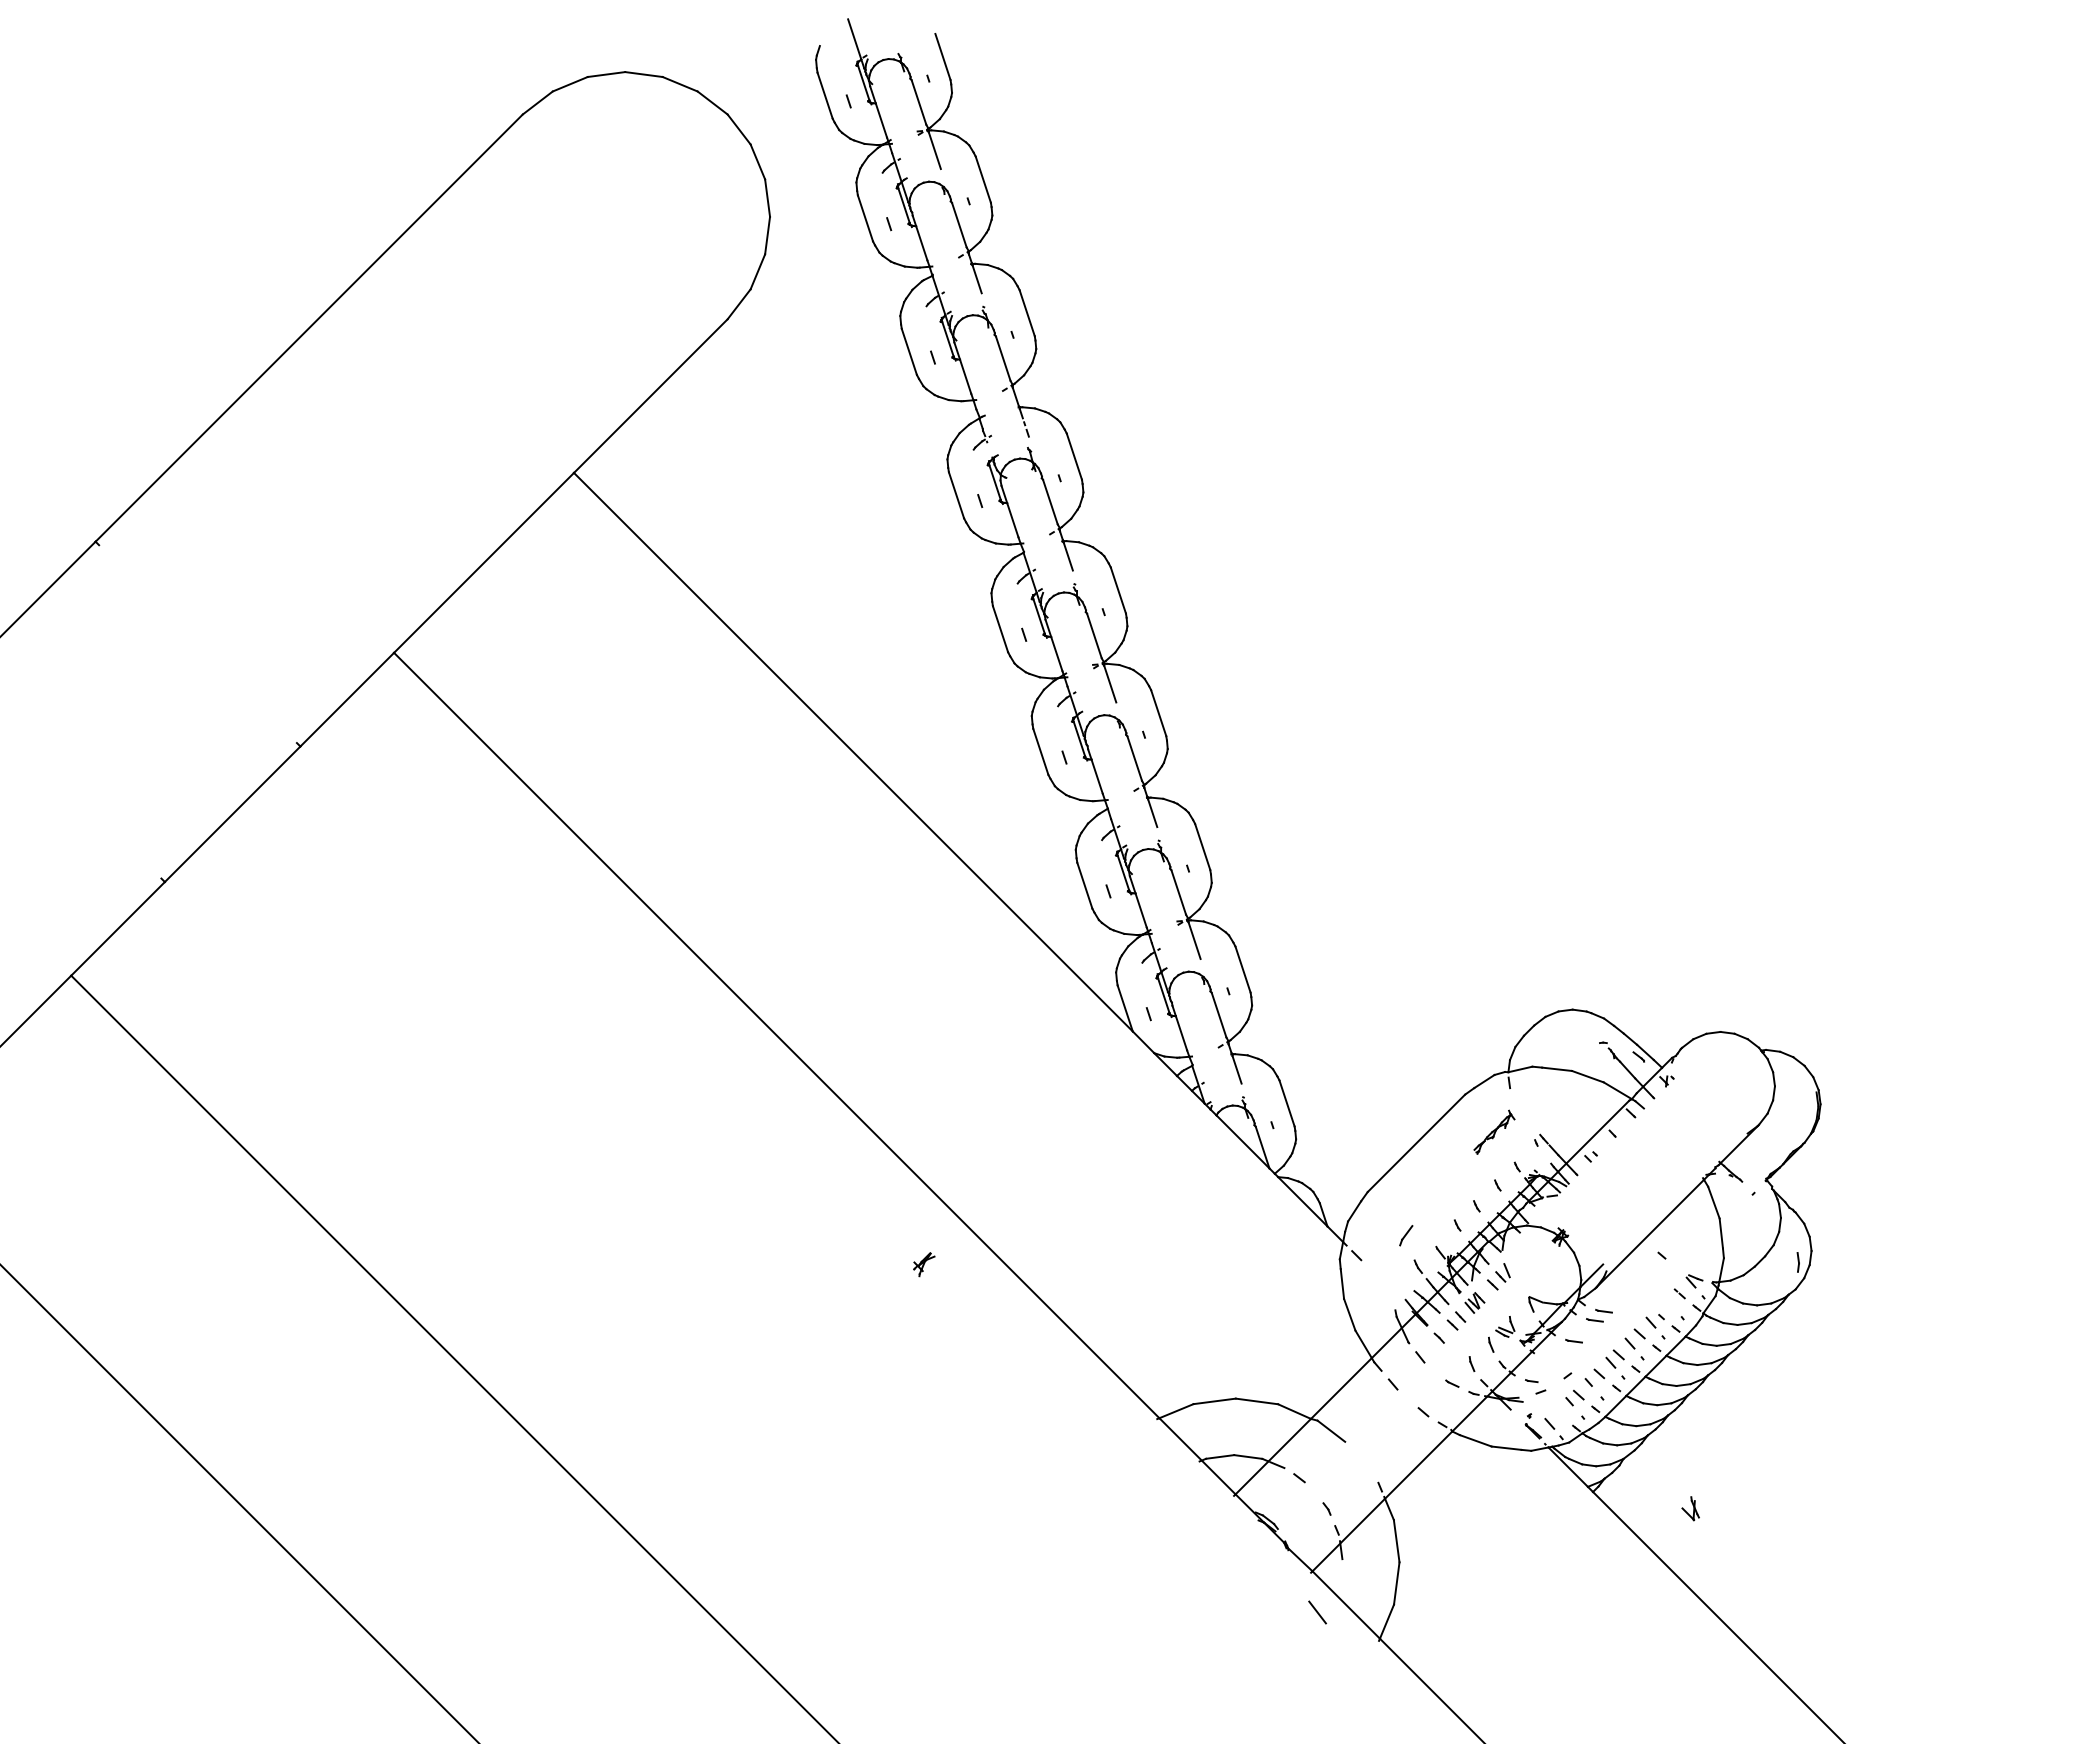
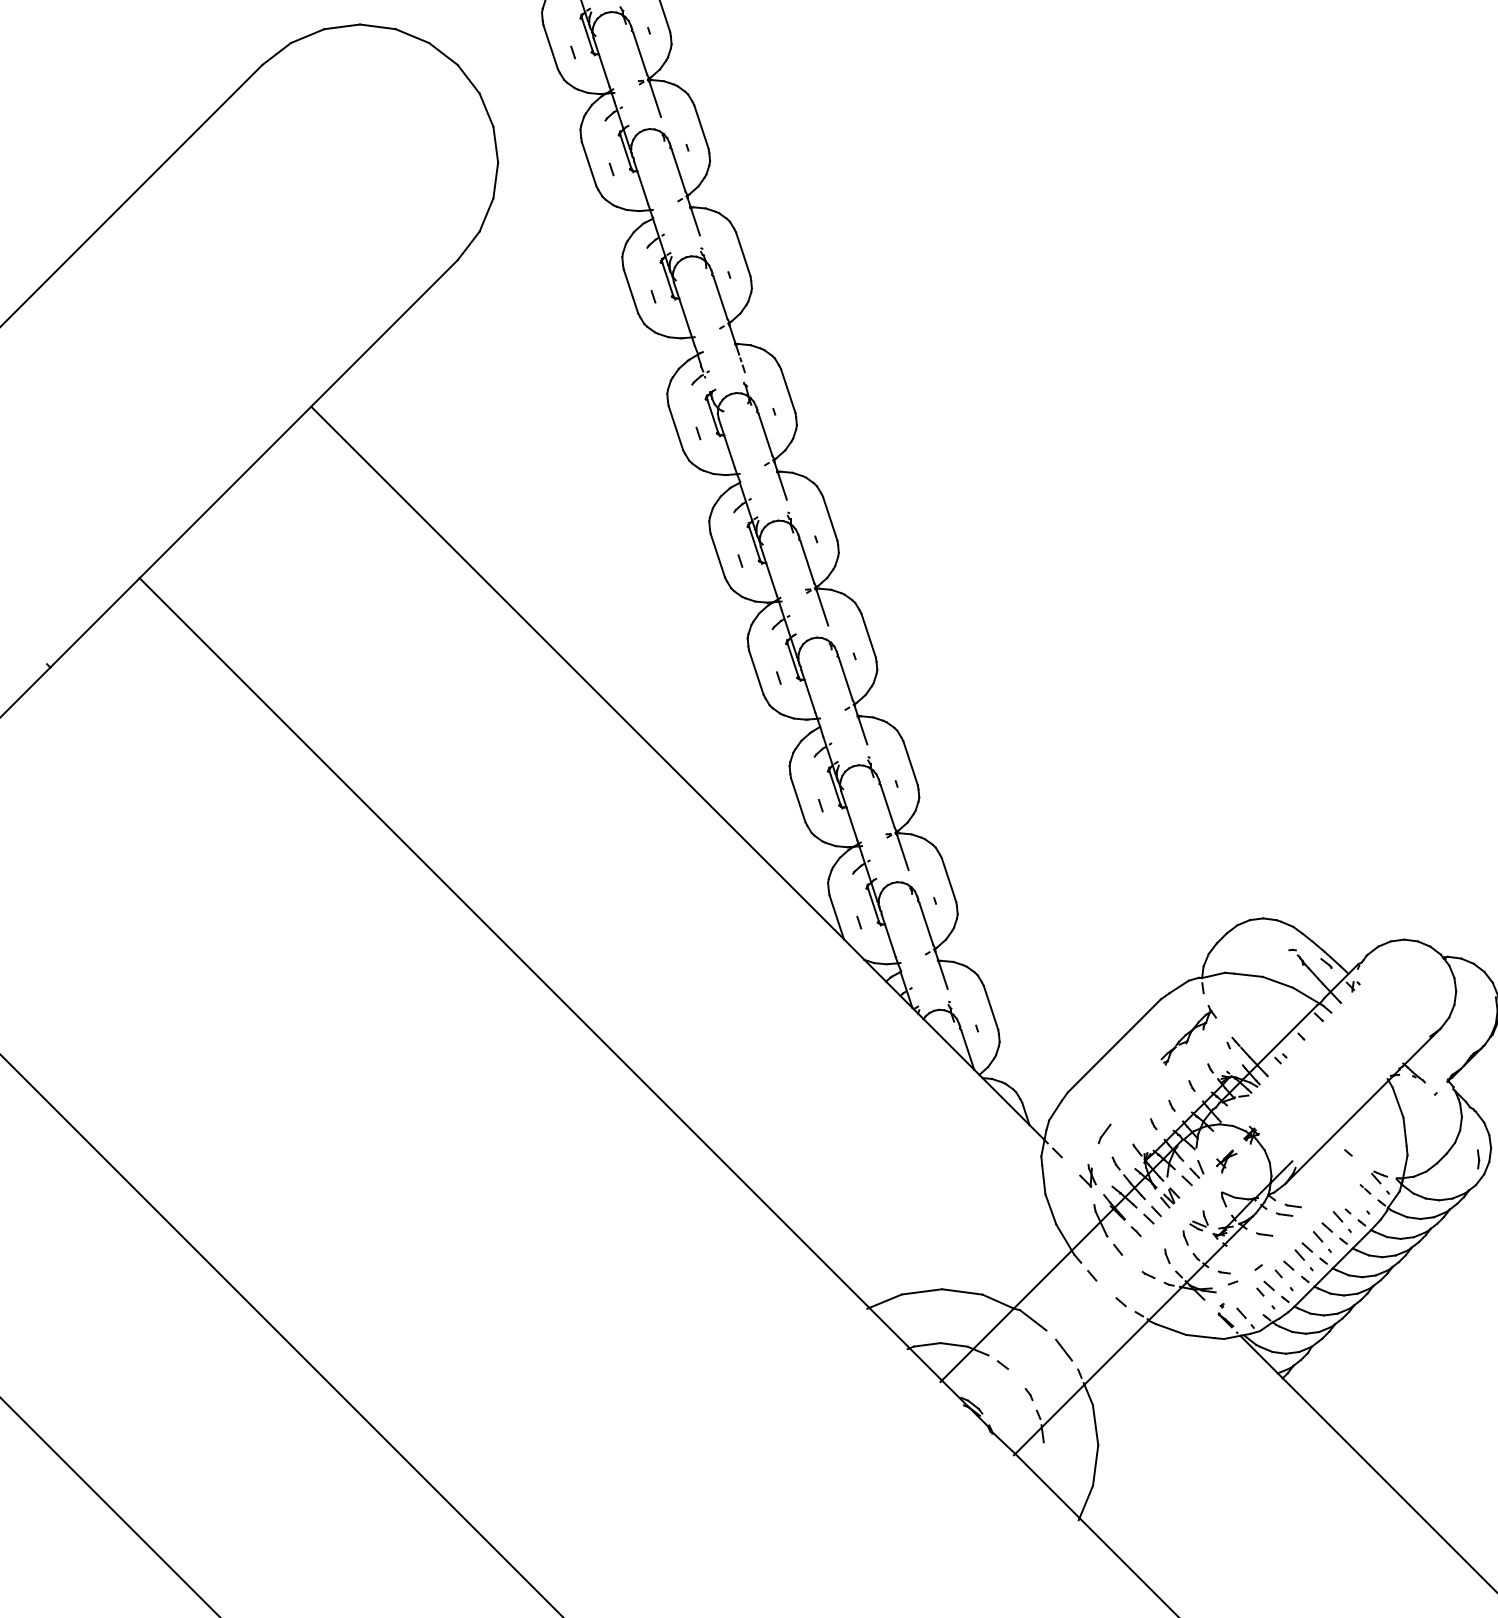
part: (1494, 1132) -> (1188, 1035), size x1.43
part: (924, 1264) -> (1226, 1161), moved
part: (1690, 1508) -> (1087, 1175), moved
line: (1317, 1612) -> (1063, 1350), moved

